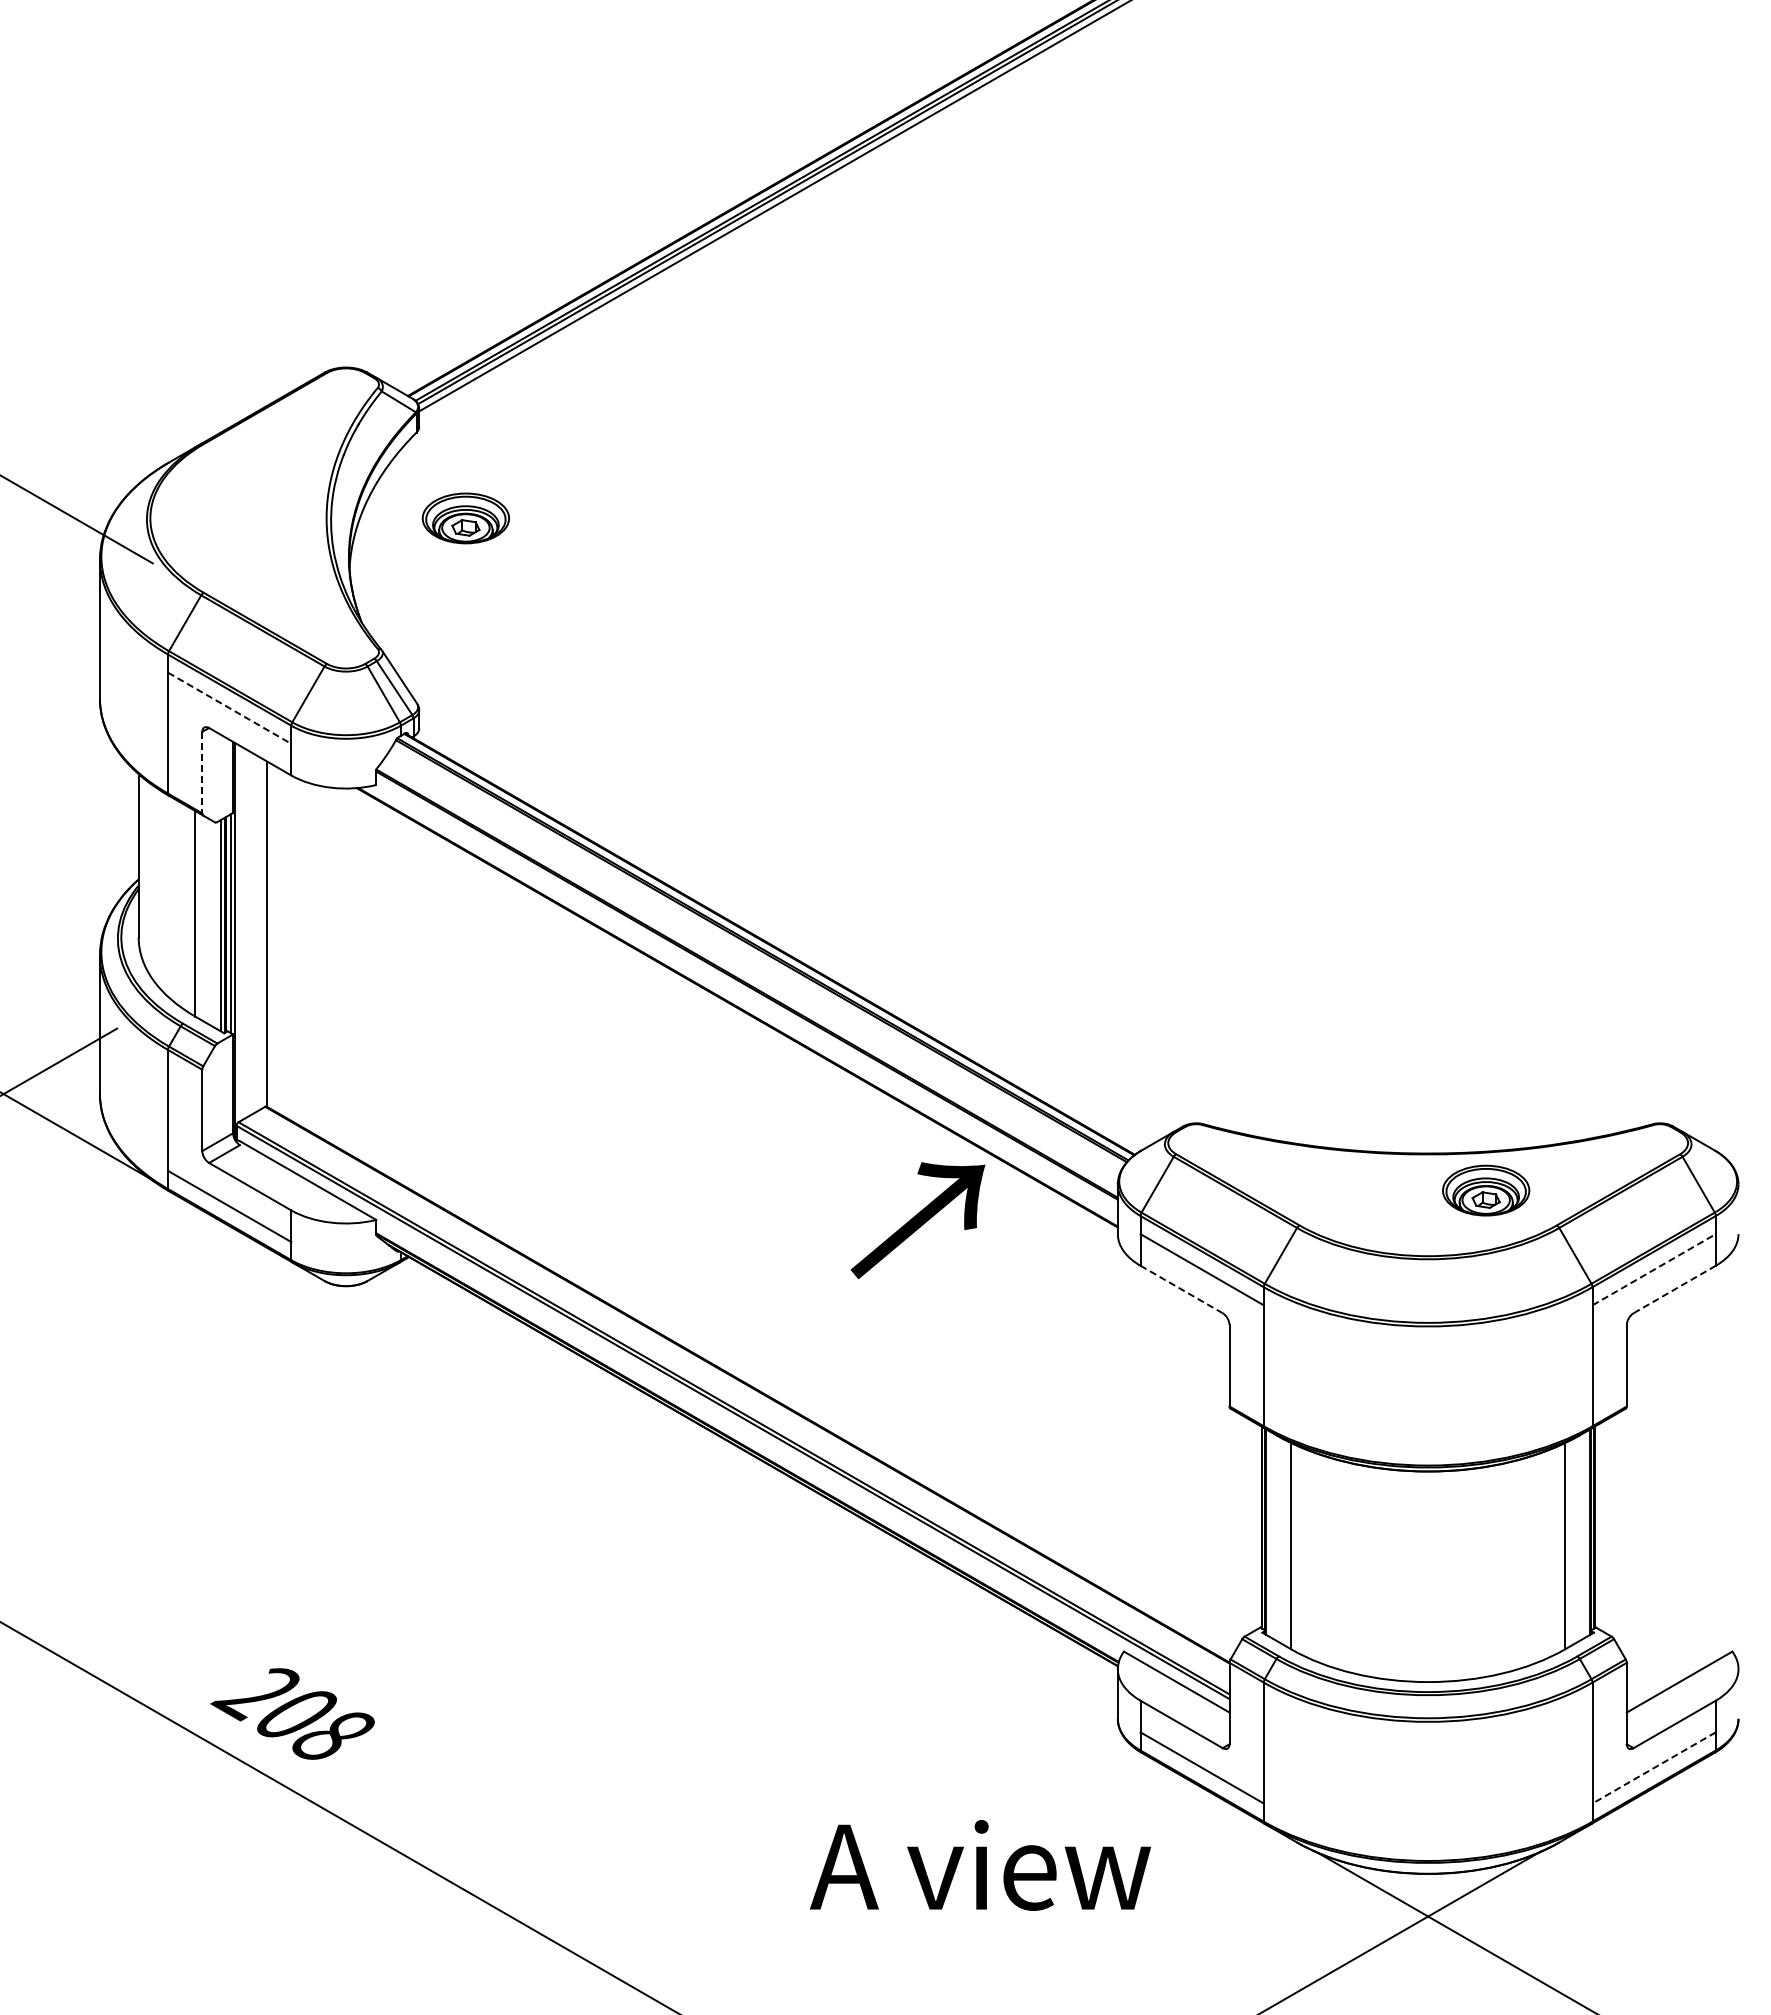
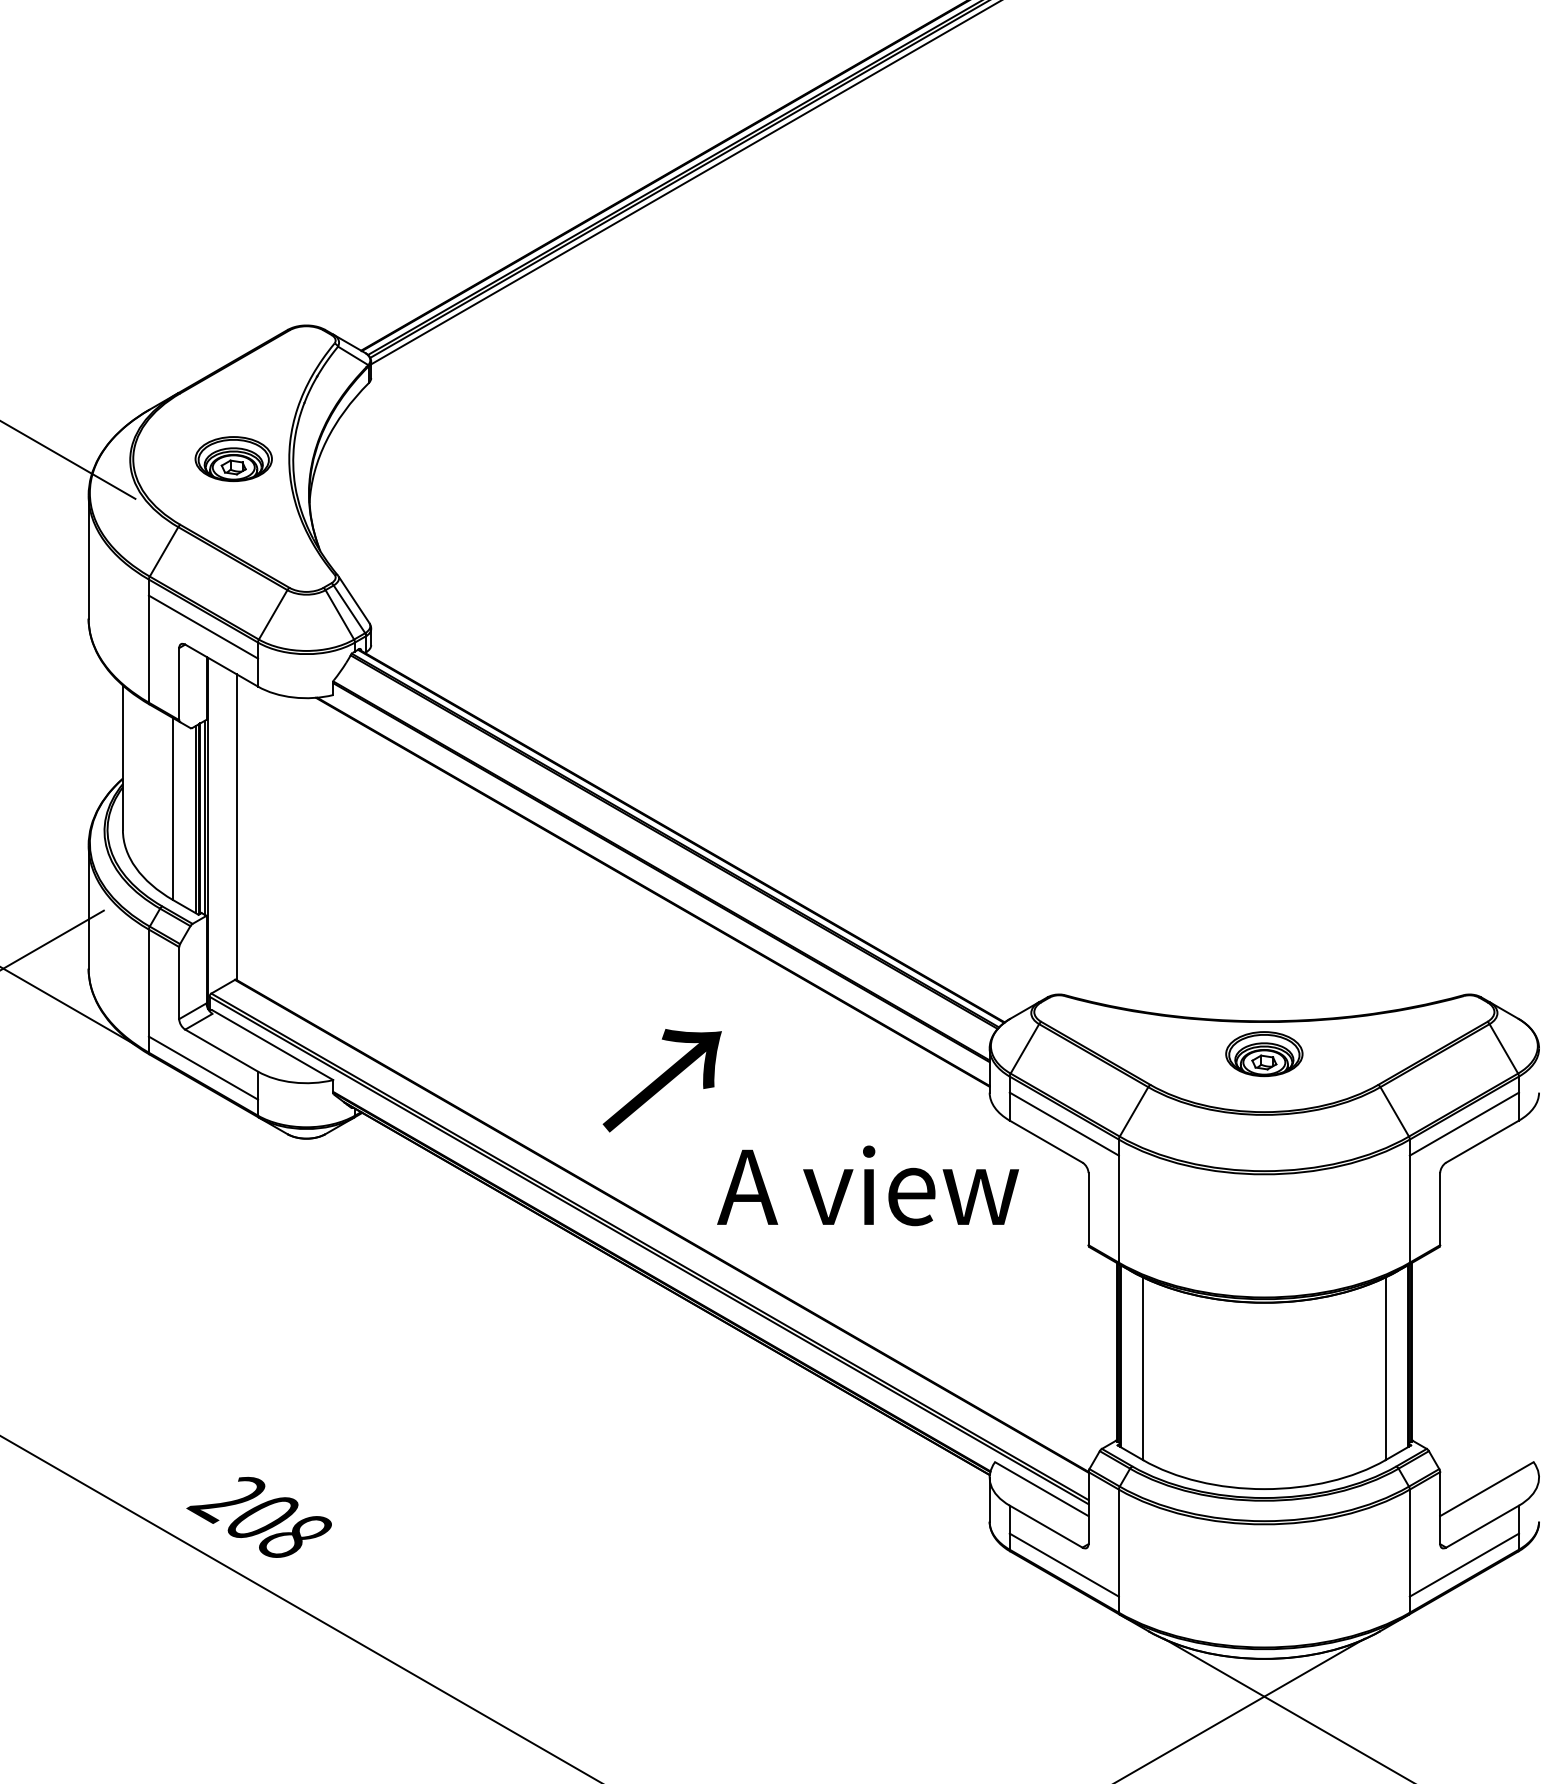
part: (465, 518) -> (233, 459), moved
line: (230, 708) -> (204, 627), dashed -> solid
line: (202, 772) -> (179, 683), dashed -> solid
part: (1486, 1190) -> (1264, 1053), moved
text: (917, 1220) -> (661, 1080), moved
line: (1654, 1269) -> (1464, 1123), dashed -> solid
line: (1182, 1289) -> (1046, 1141), dashed -> solid
line: (1675, 1289) -> (1483, 1141), dashed -> solid
line: (1653, 1768) -> (1463, 1565), dashed -> solid
text: (980, 1865) -> (868, 1185), moved

